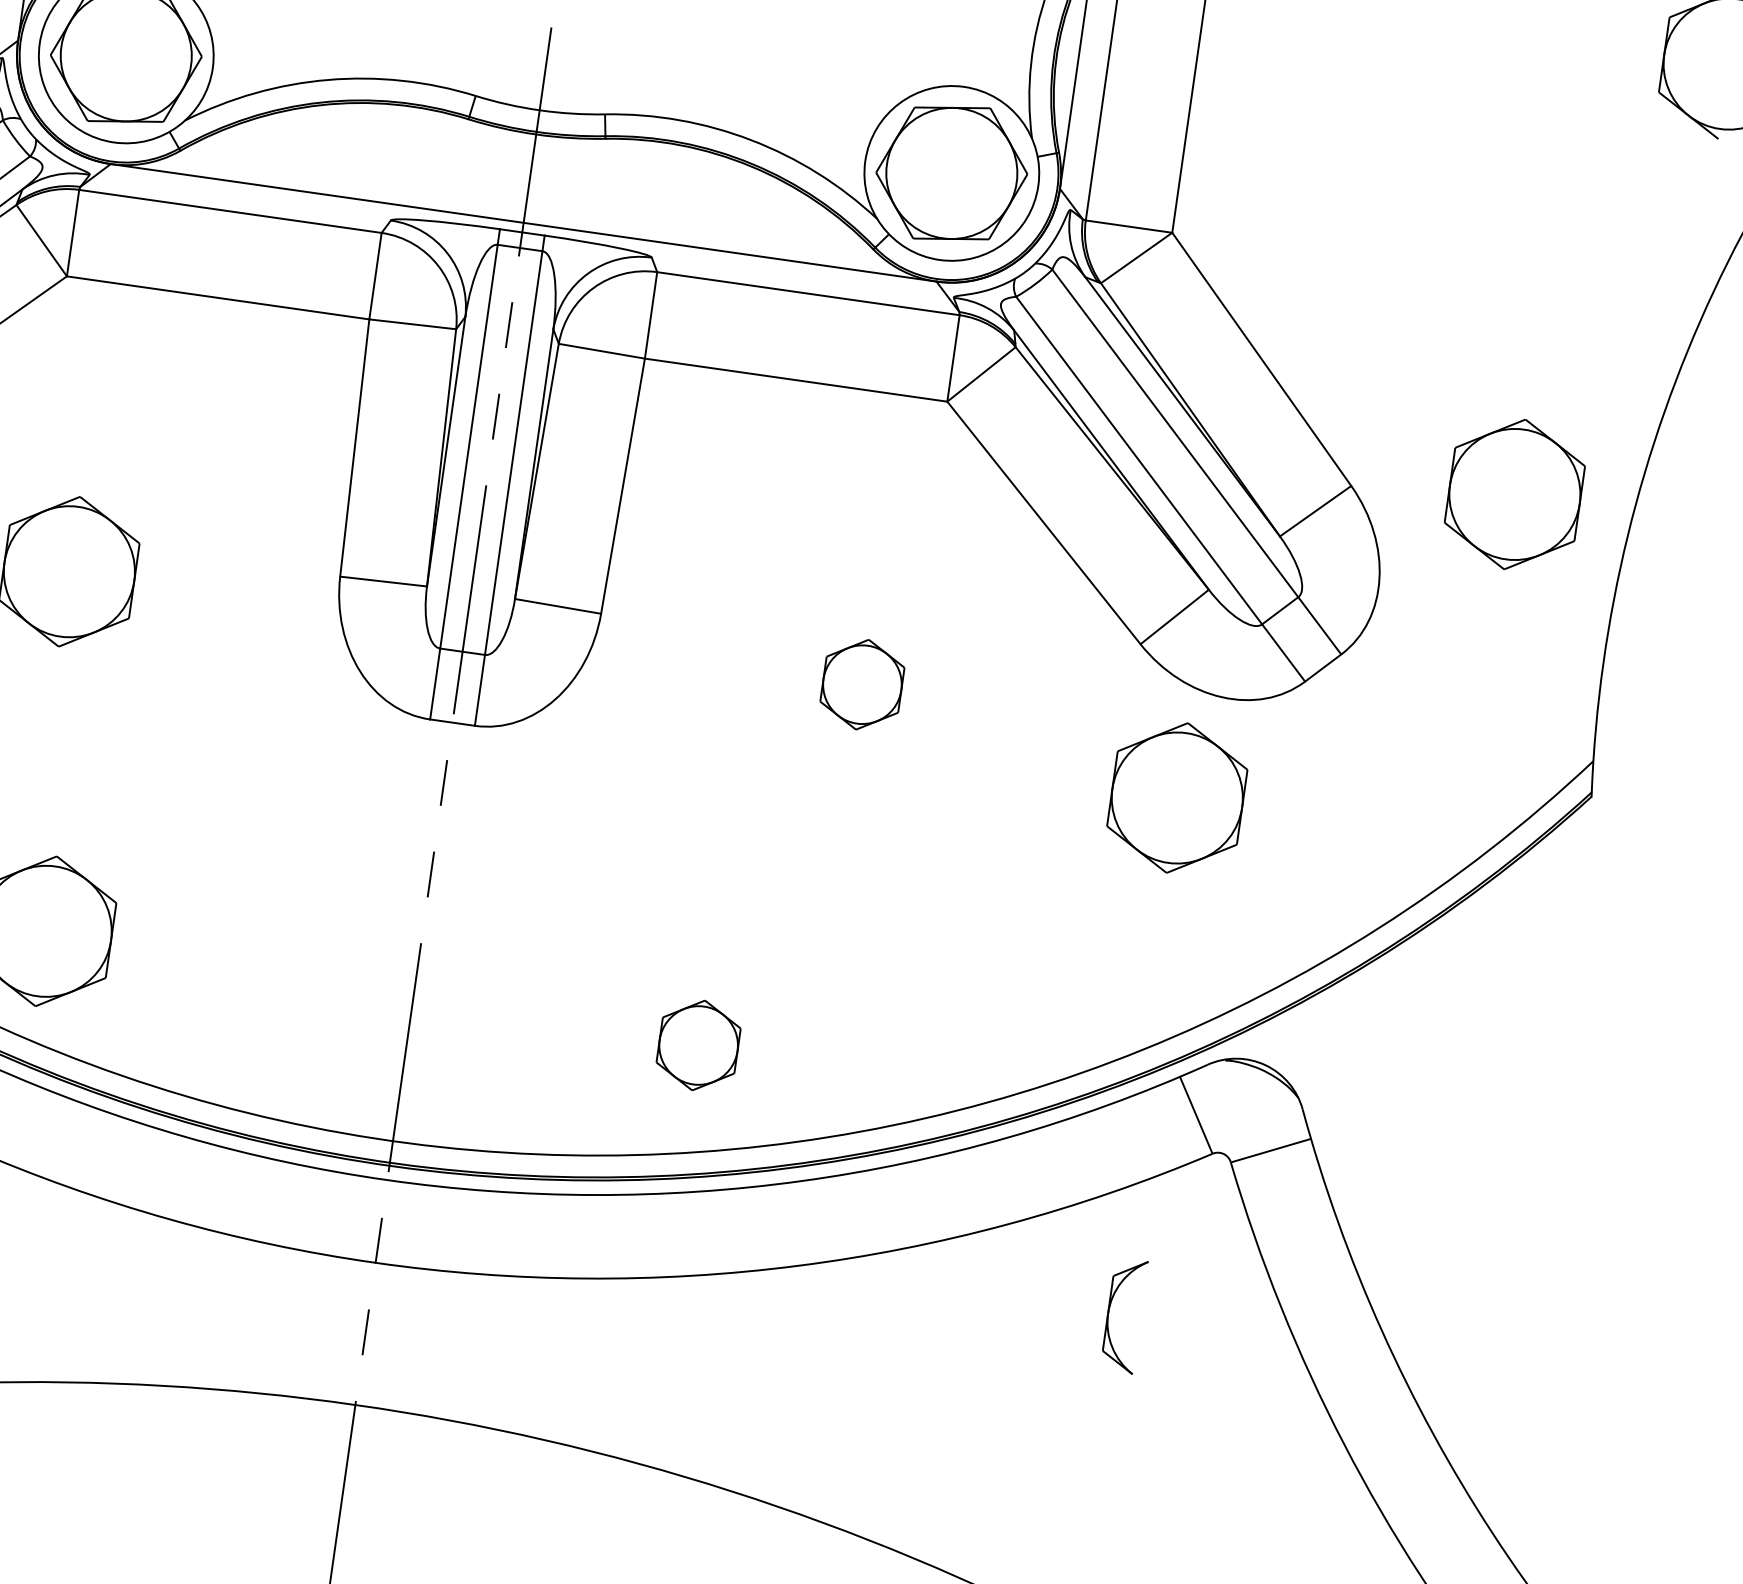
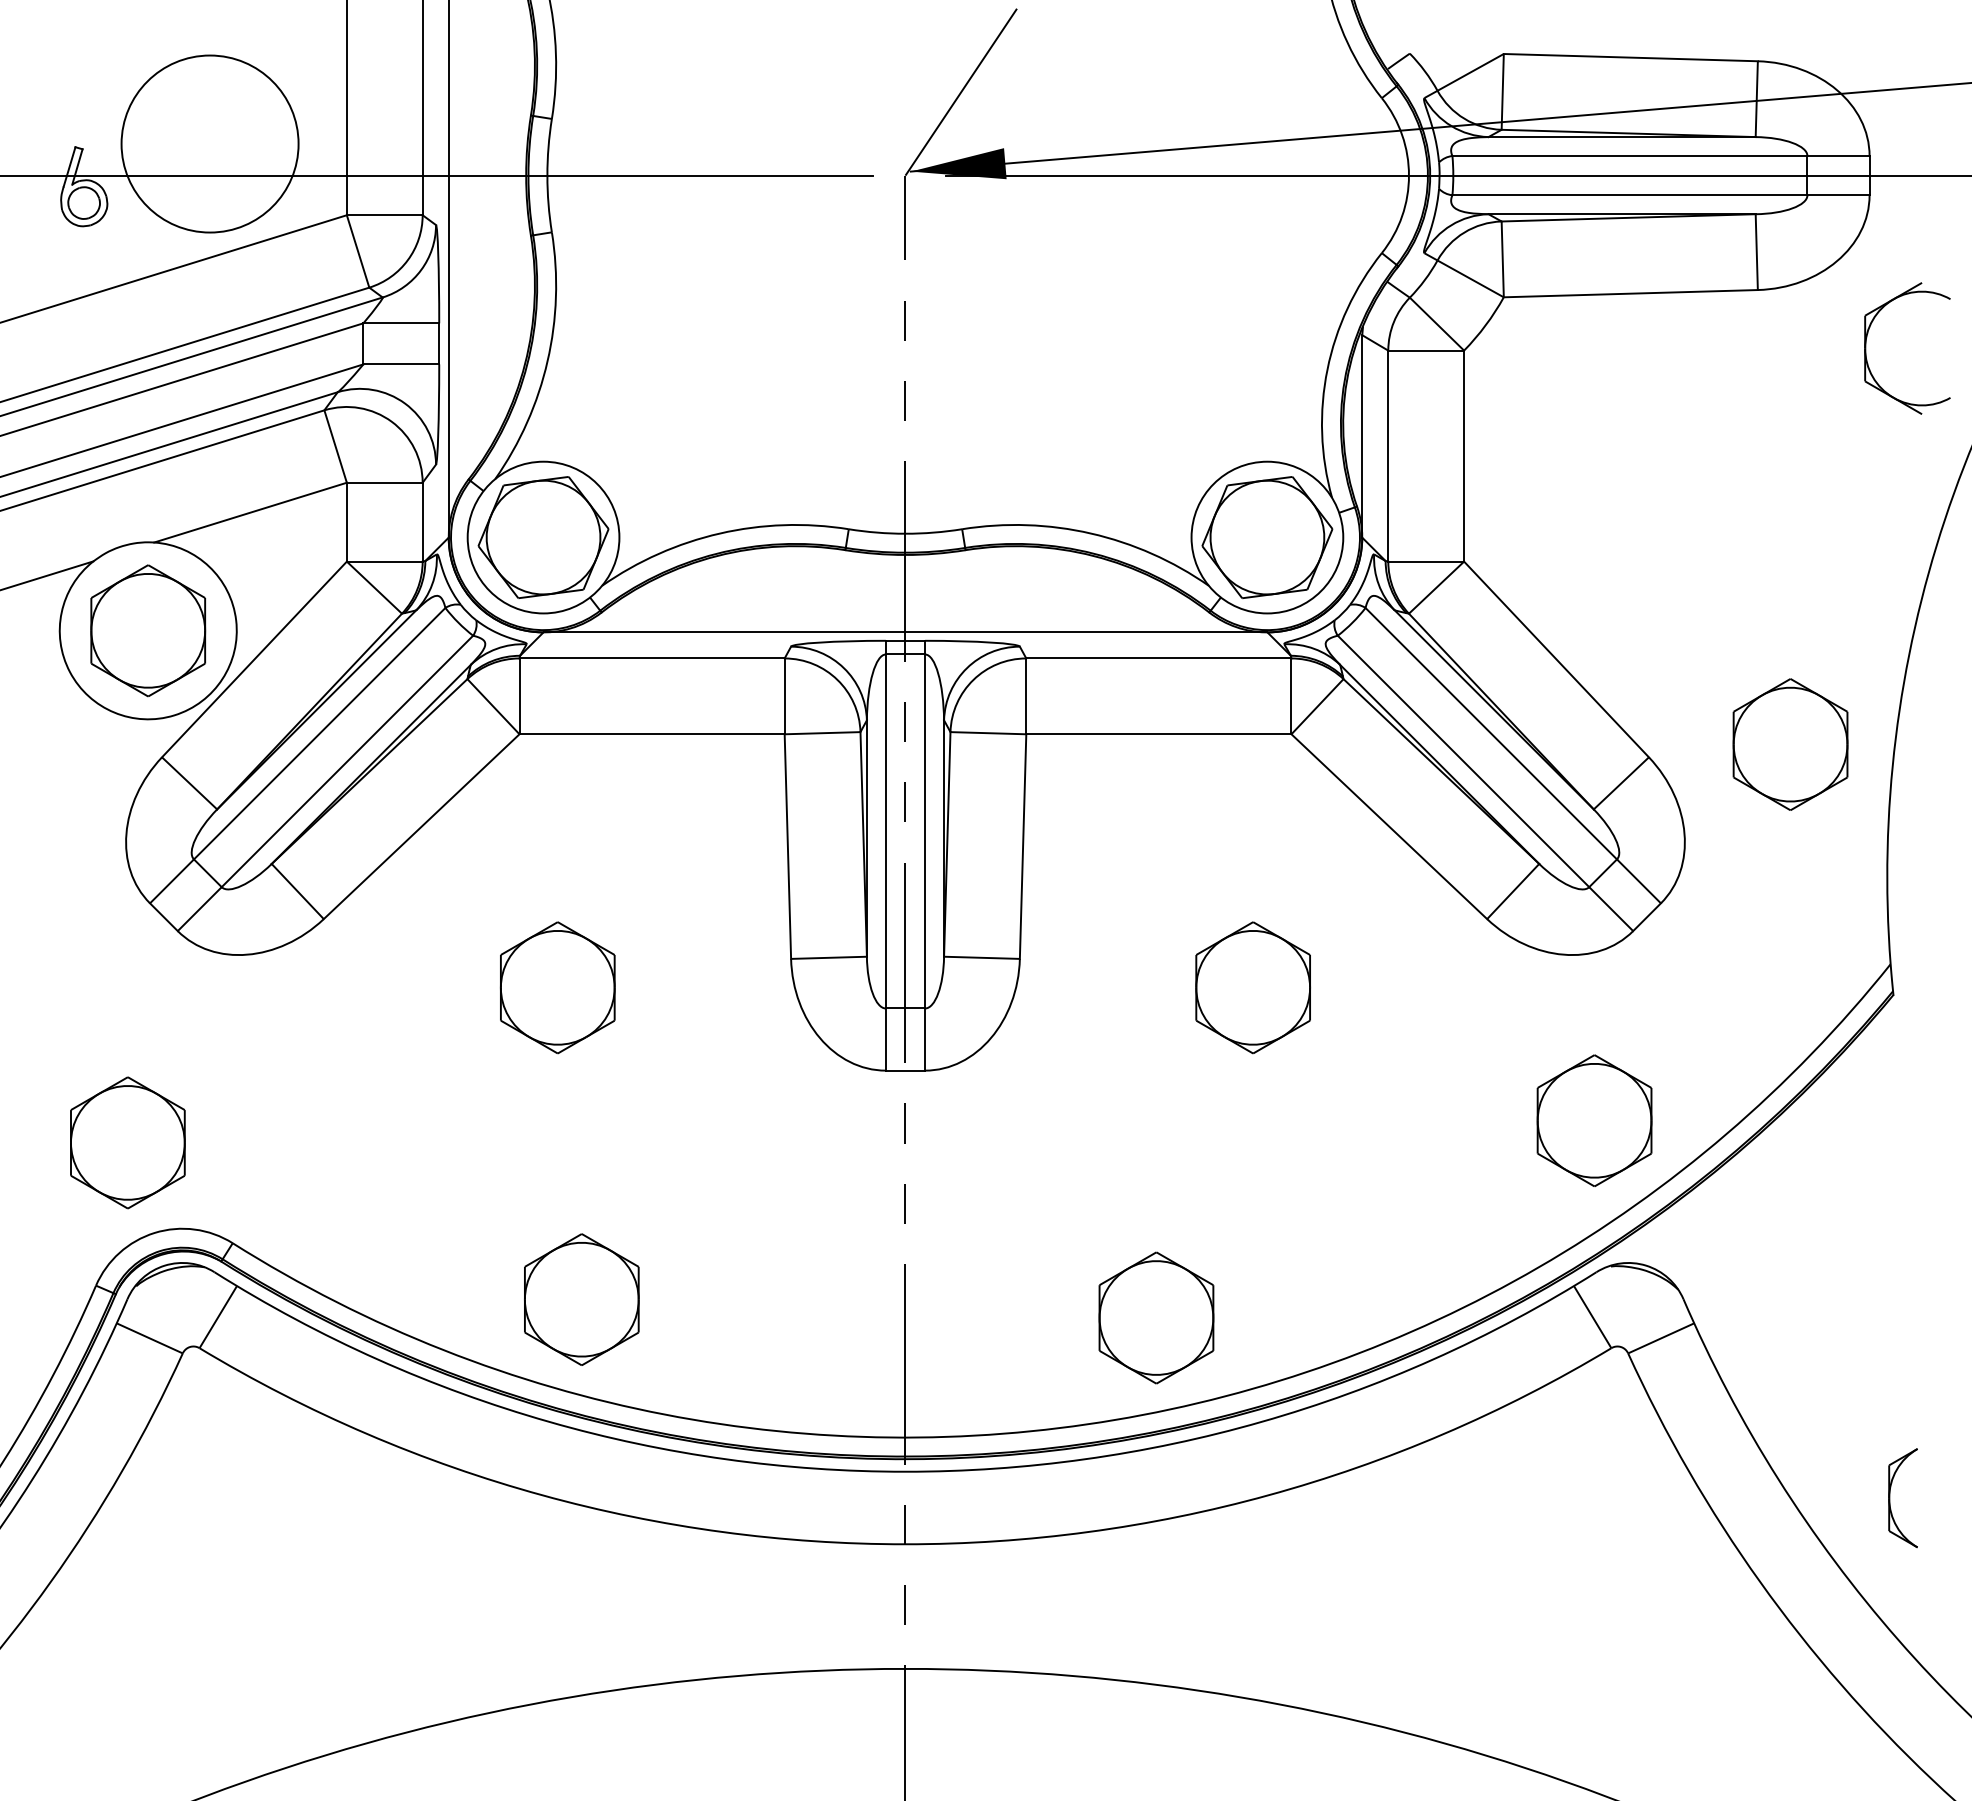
part: (861, 684) -> (1252, 987), size x1.67
part: (1177, 797) -> (1594, 1120), moved
part: (698, 1044) -> (1156, 1317), size x1.67
part: (1109, 1314) -> (1890, 1498), moved

